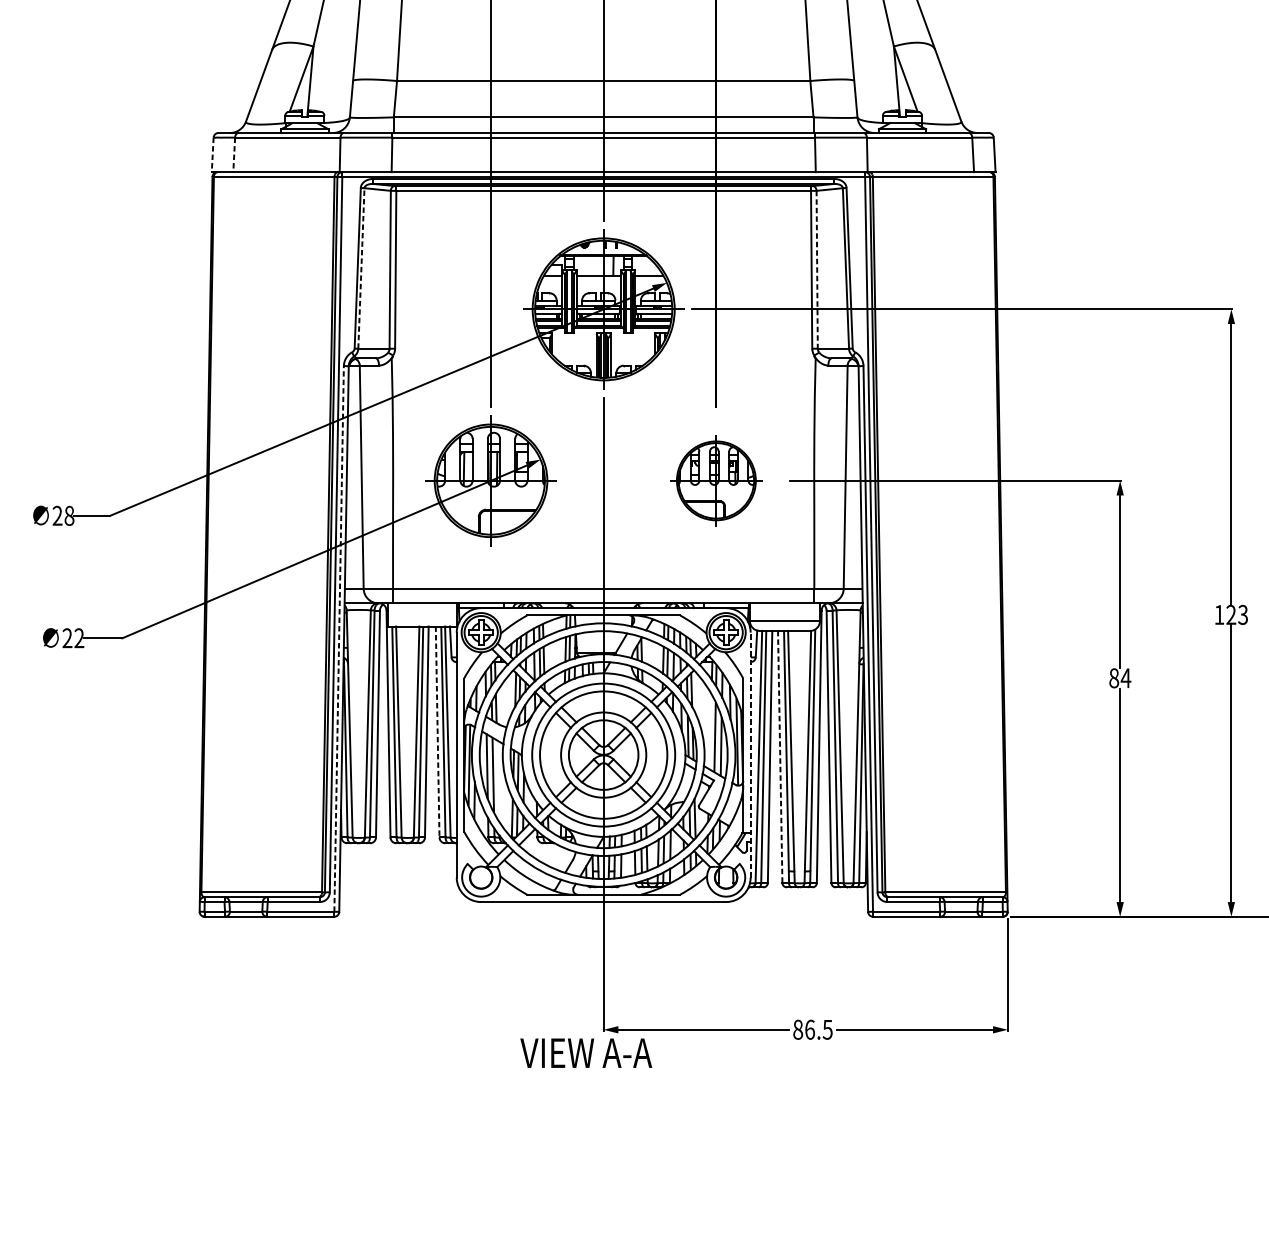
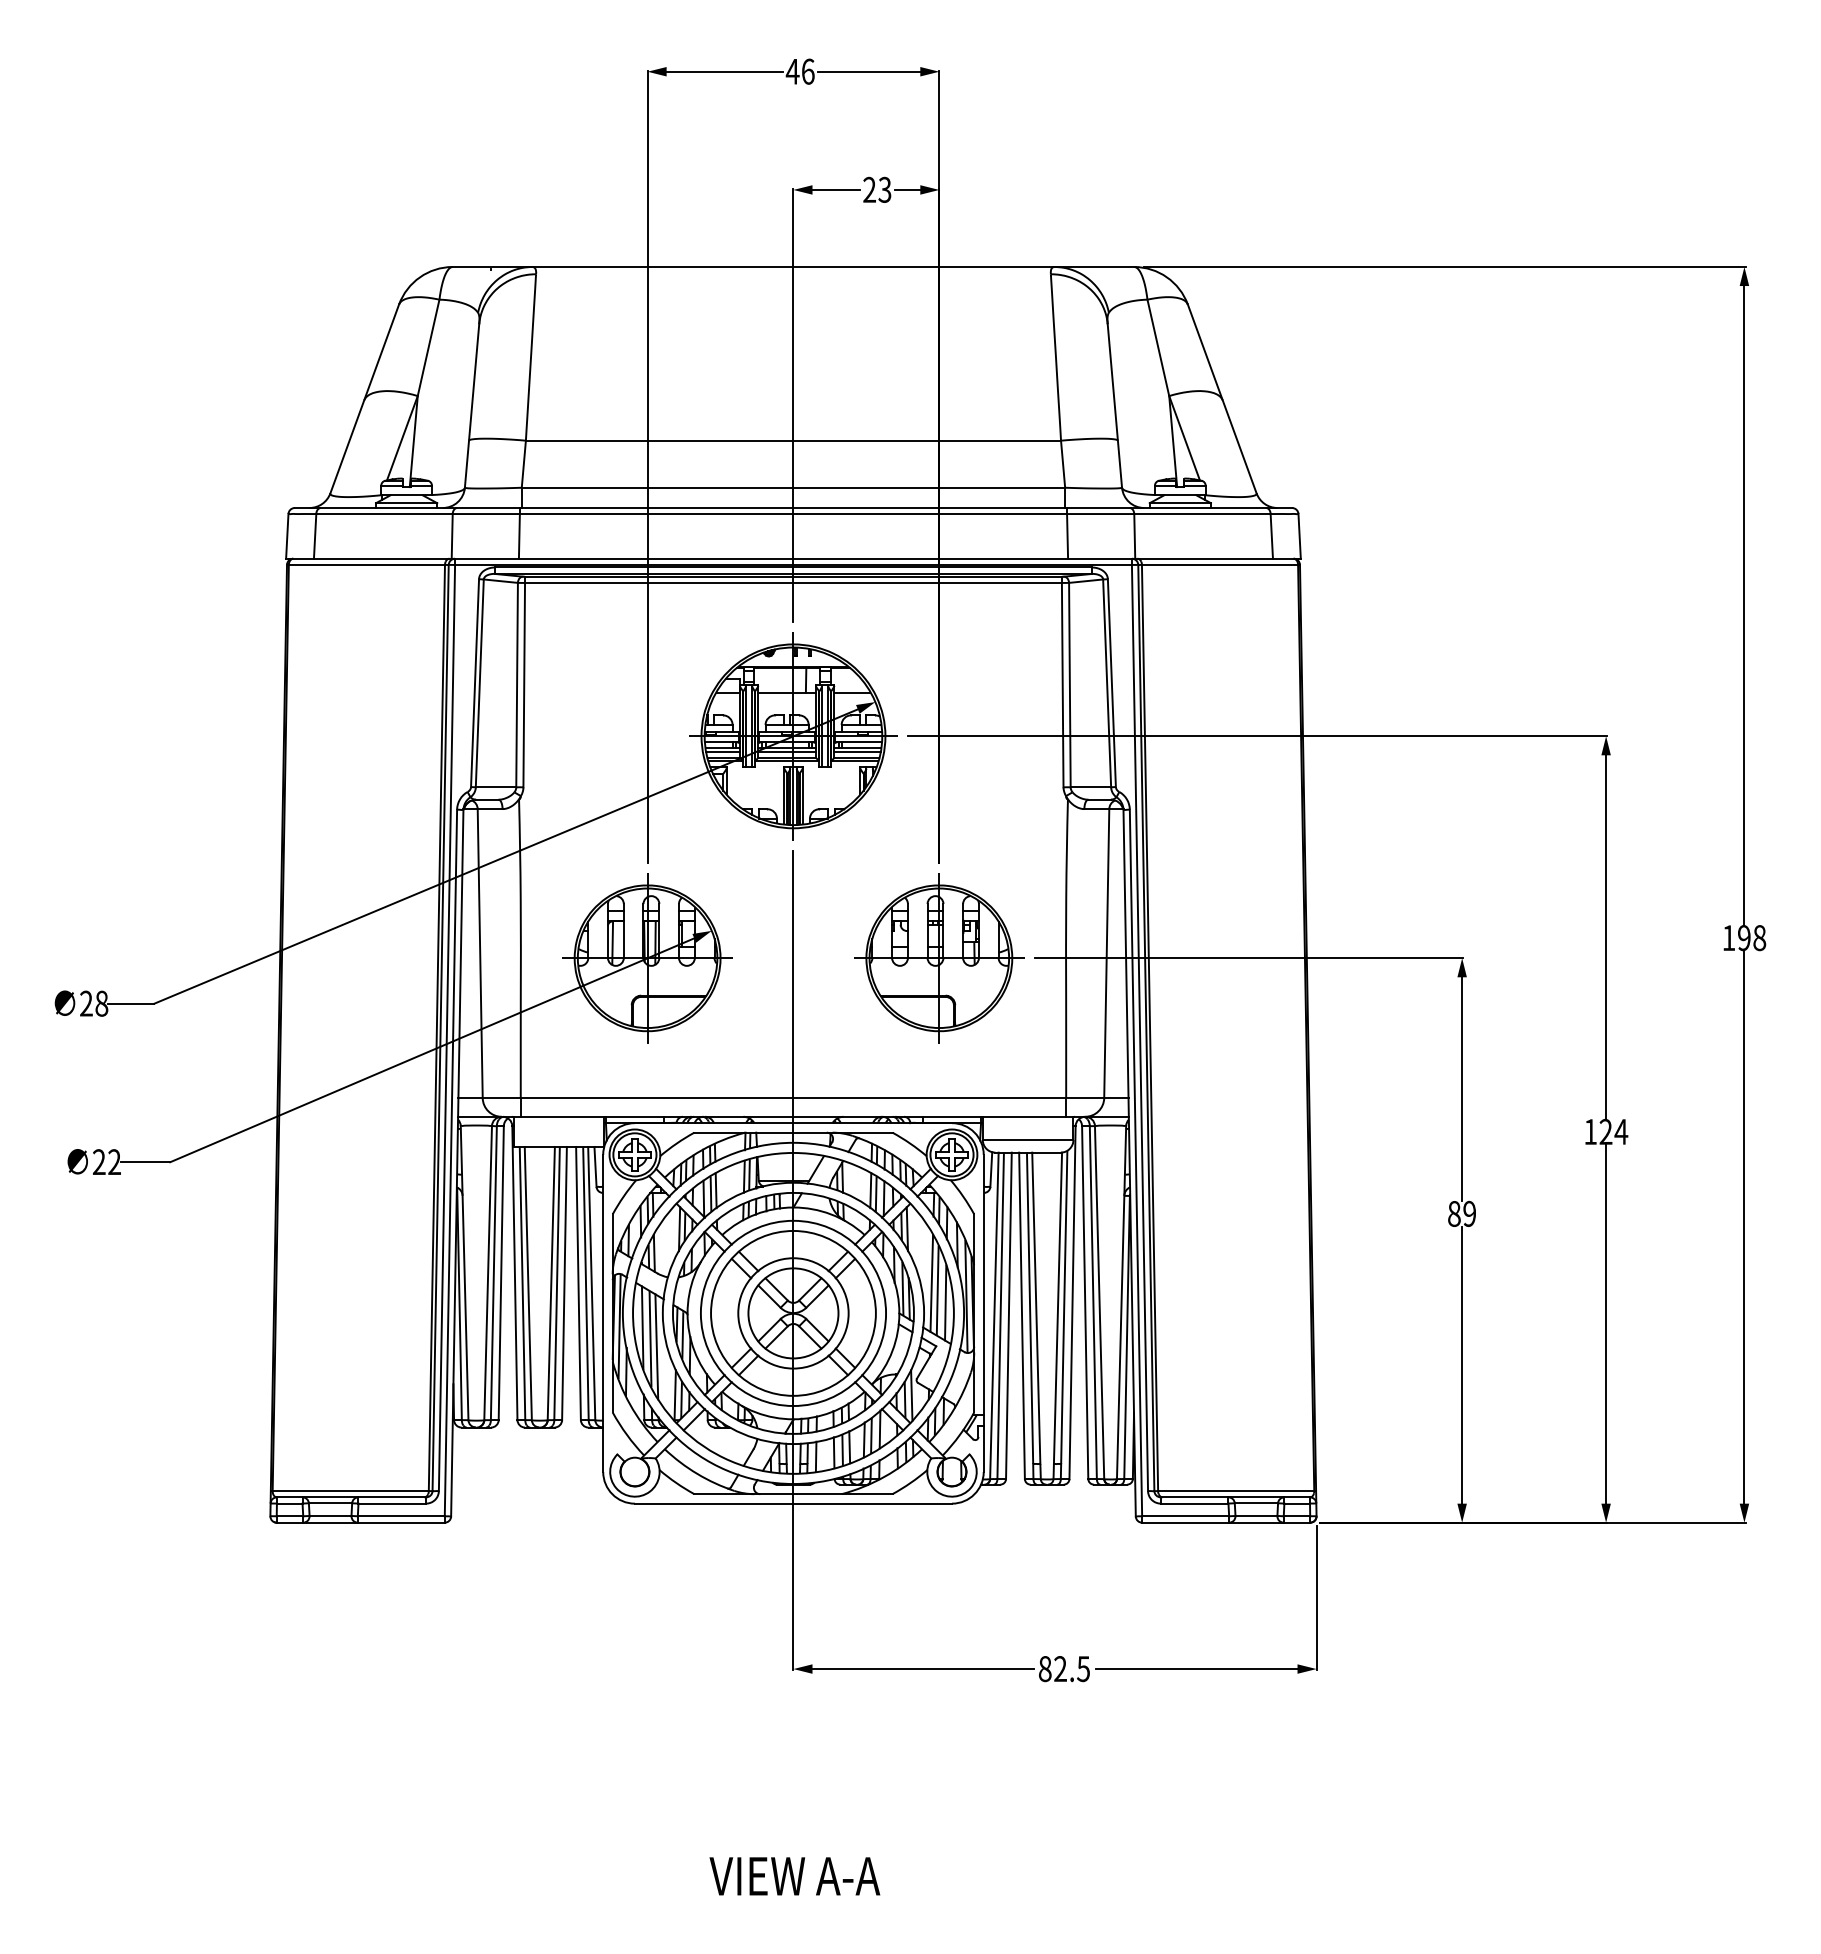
line: (212, 155) -> (287, 536), dashed -> solid
line: (234, 155) -> (315, 536), dashed -> solid
line: (361, 268) -> (479, 683), dashed -> solid
line: (816, 270) -> (1069, 685), dashed -> solid
part: (716, 480) -> (939, 958), size x1.43
text: (1243, 614) -> (1621, 1131), 123 -> 124
line: (338, 638) -> (450, 1162), dashed -> solid
text: (1125, 677) -> (1469, 1213), 84 -> 89
line: (710, 731) -> (931, 1282), added
line: (437, 732) -> (578, 1283), dashed -> solid
line: (750, 755) -> (983, 1313), dashed -> solid
line: (780, 757) -> (1022, 1316), dashed -> solid
line: (497, 780) -> (656, 1346), added
text: (809, 1030) -> (1060, 1669), 86.5 -> 82.5
text: (585, 1053) -> (794, 1876), moved

